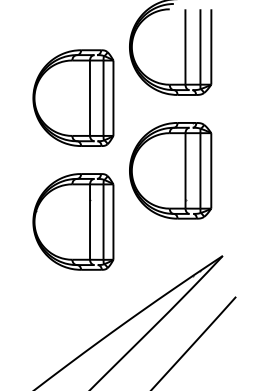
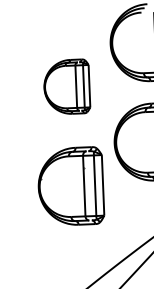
part: (73, 97) -> (66, 86), size x0.7

